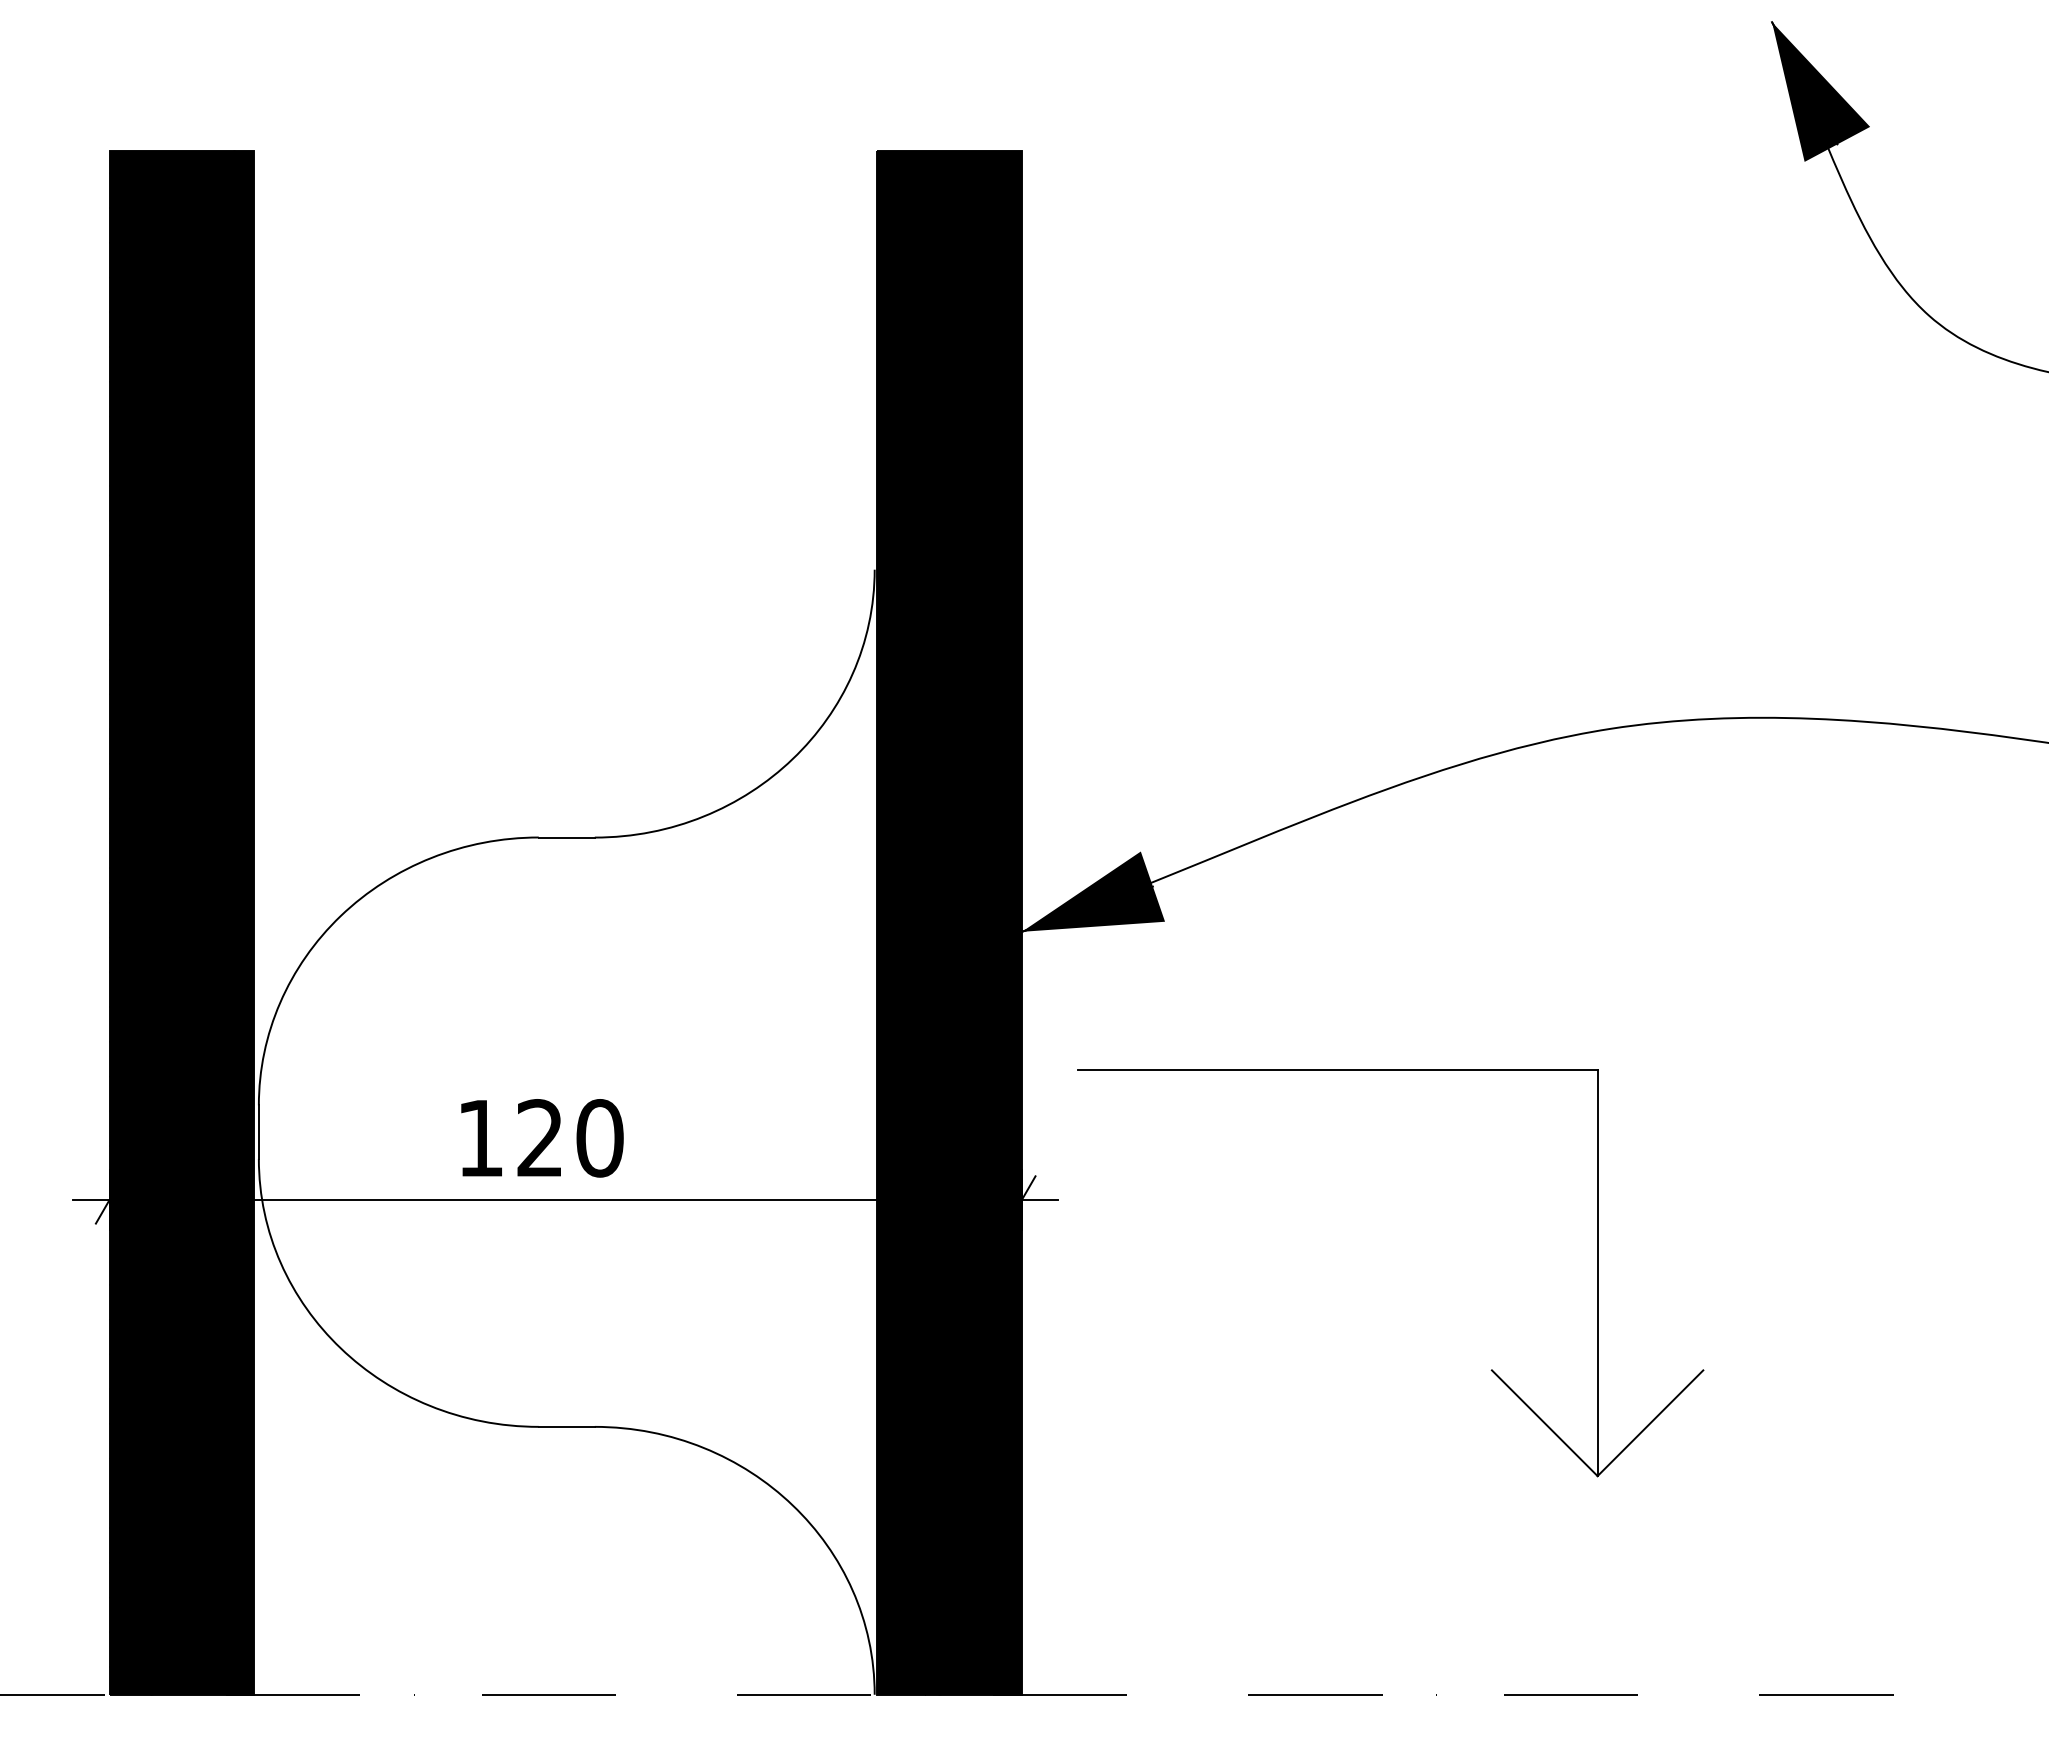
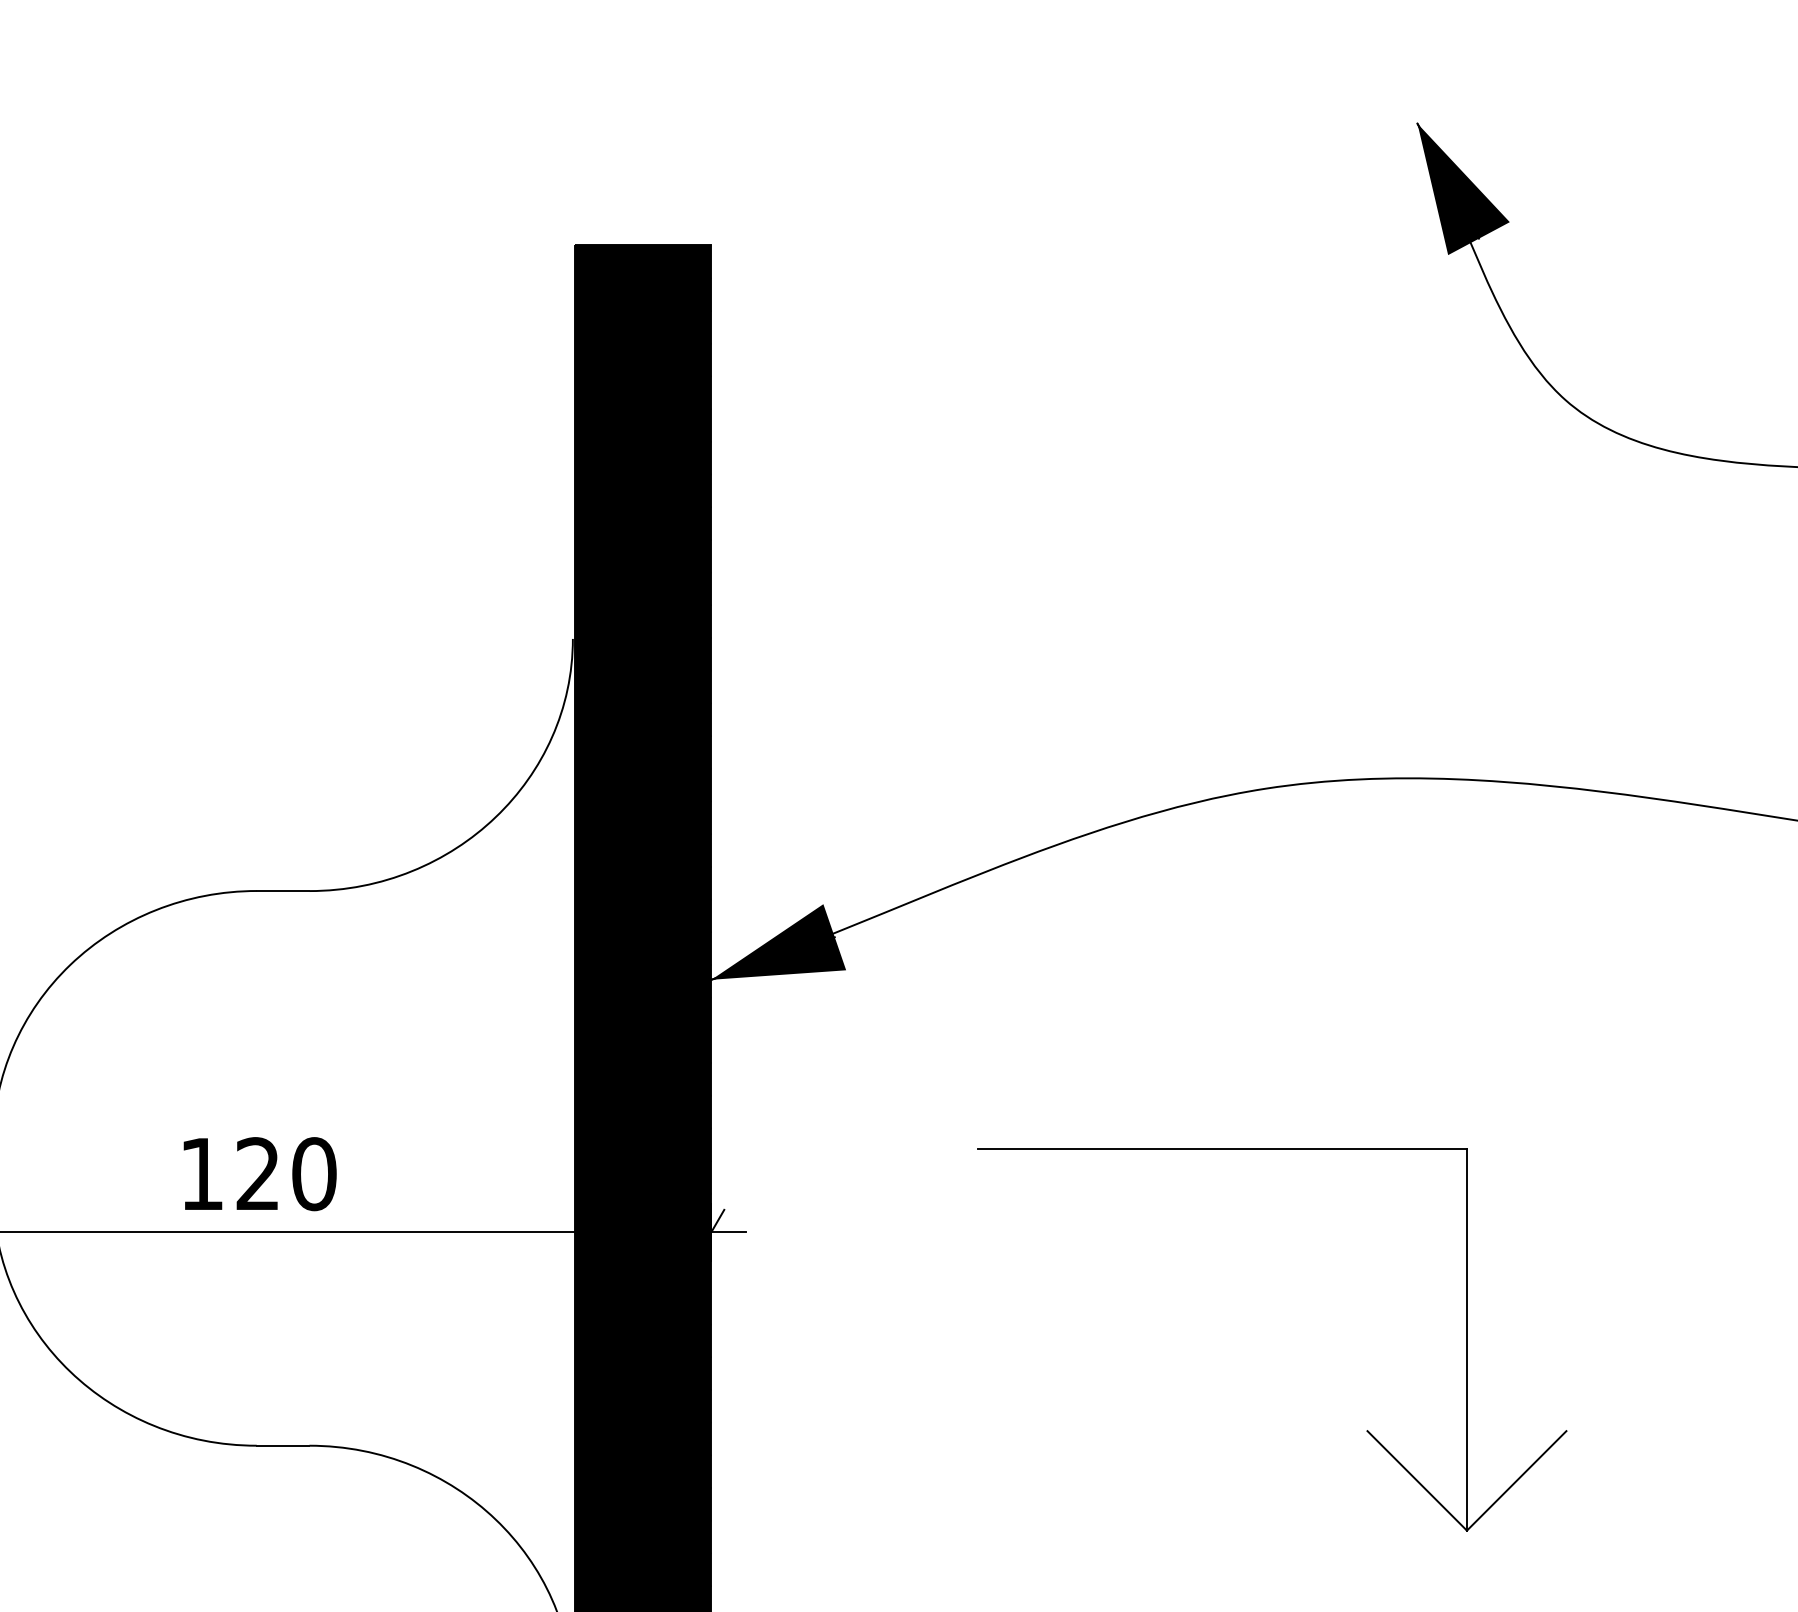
part: (1490, 1370) -> (1366, 1431), moved

